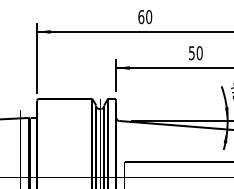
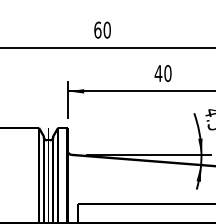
text: (191, 53) -> (158, 73), 50 -> 40

